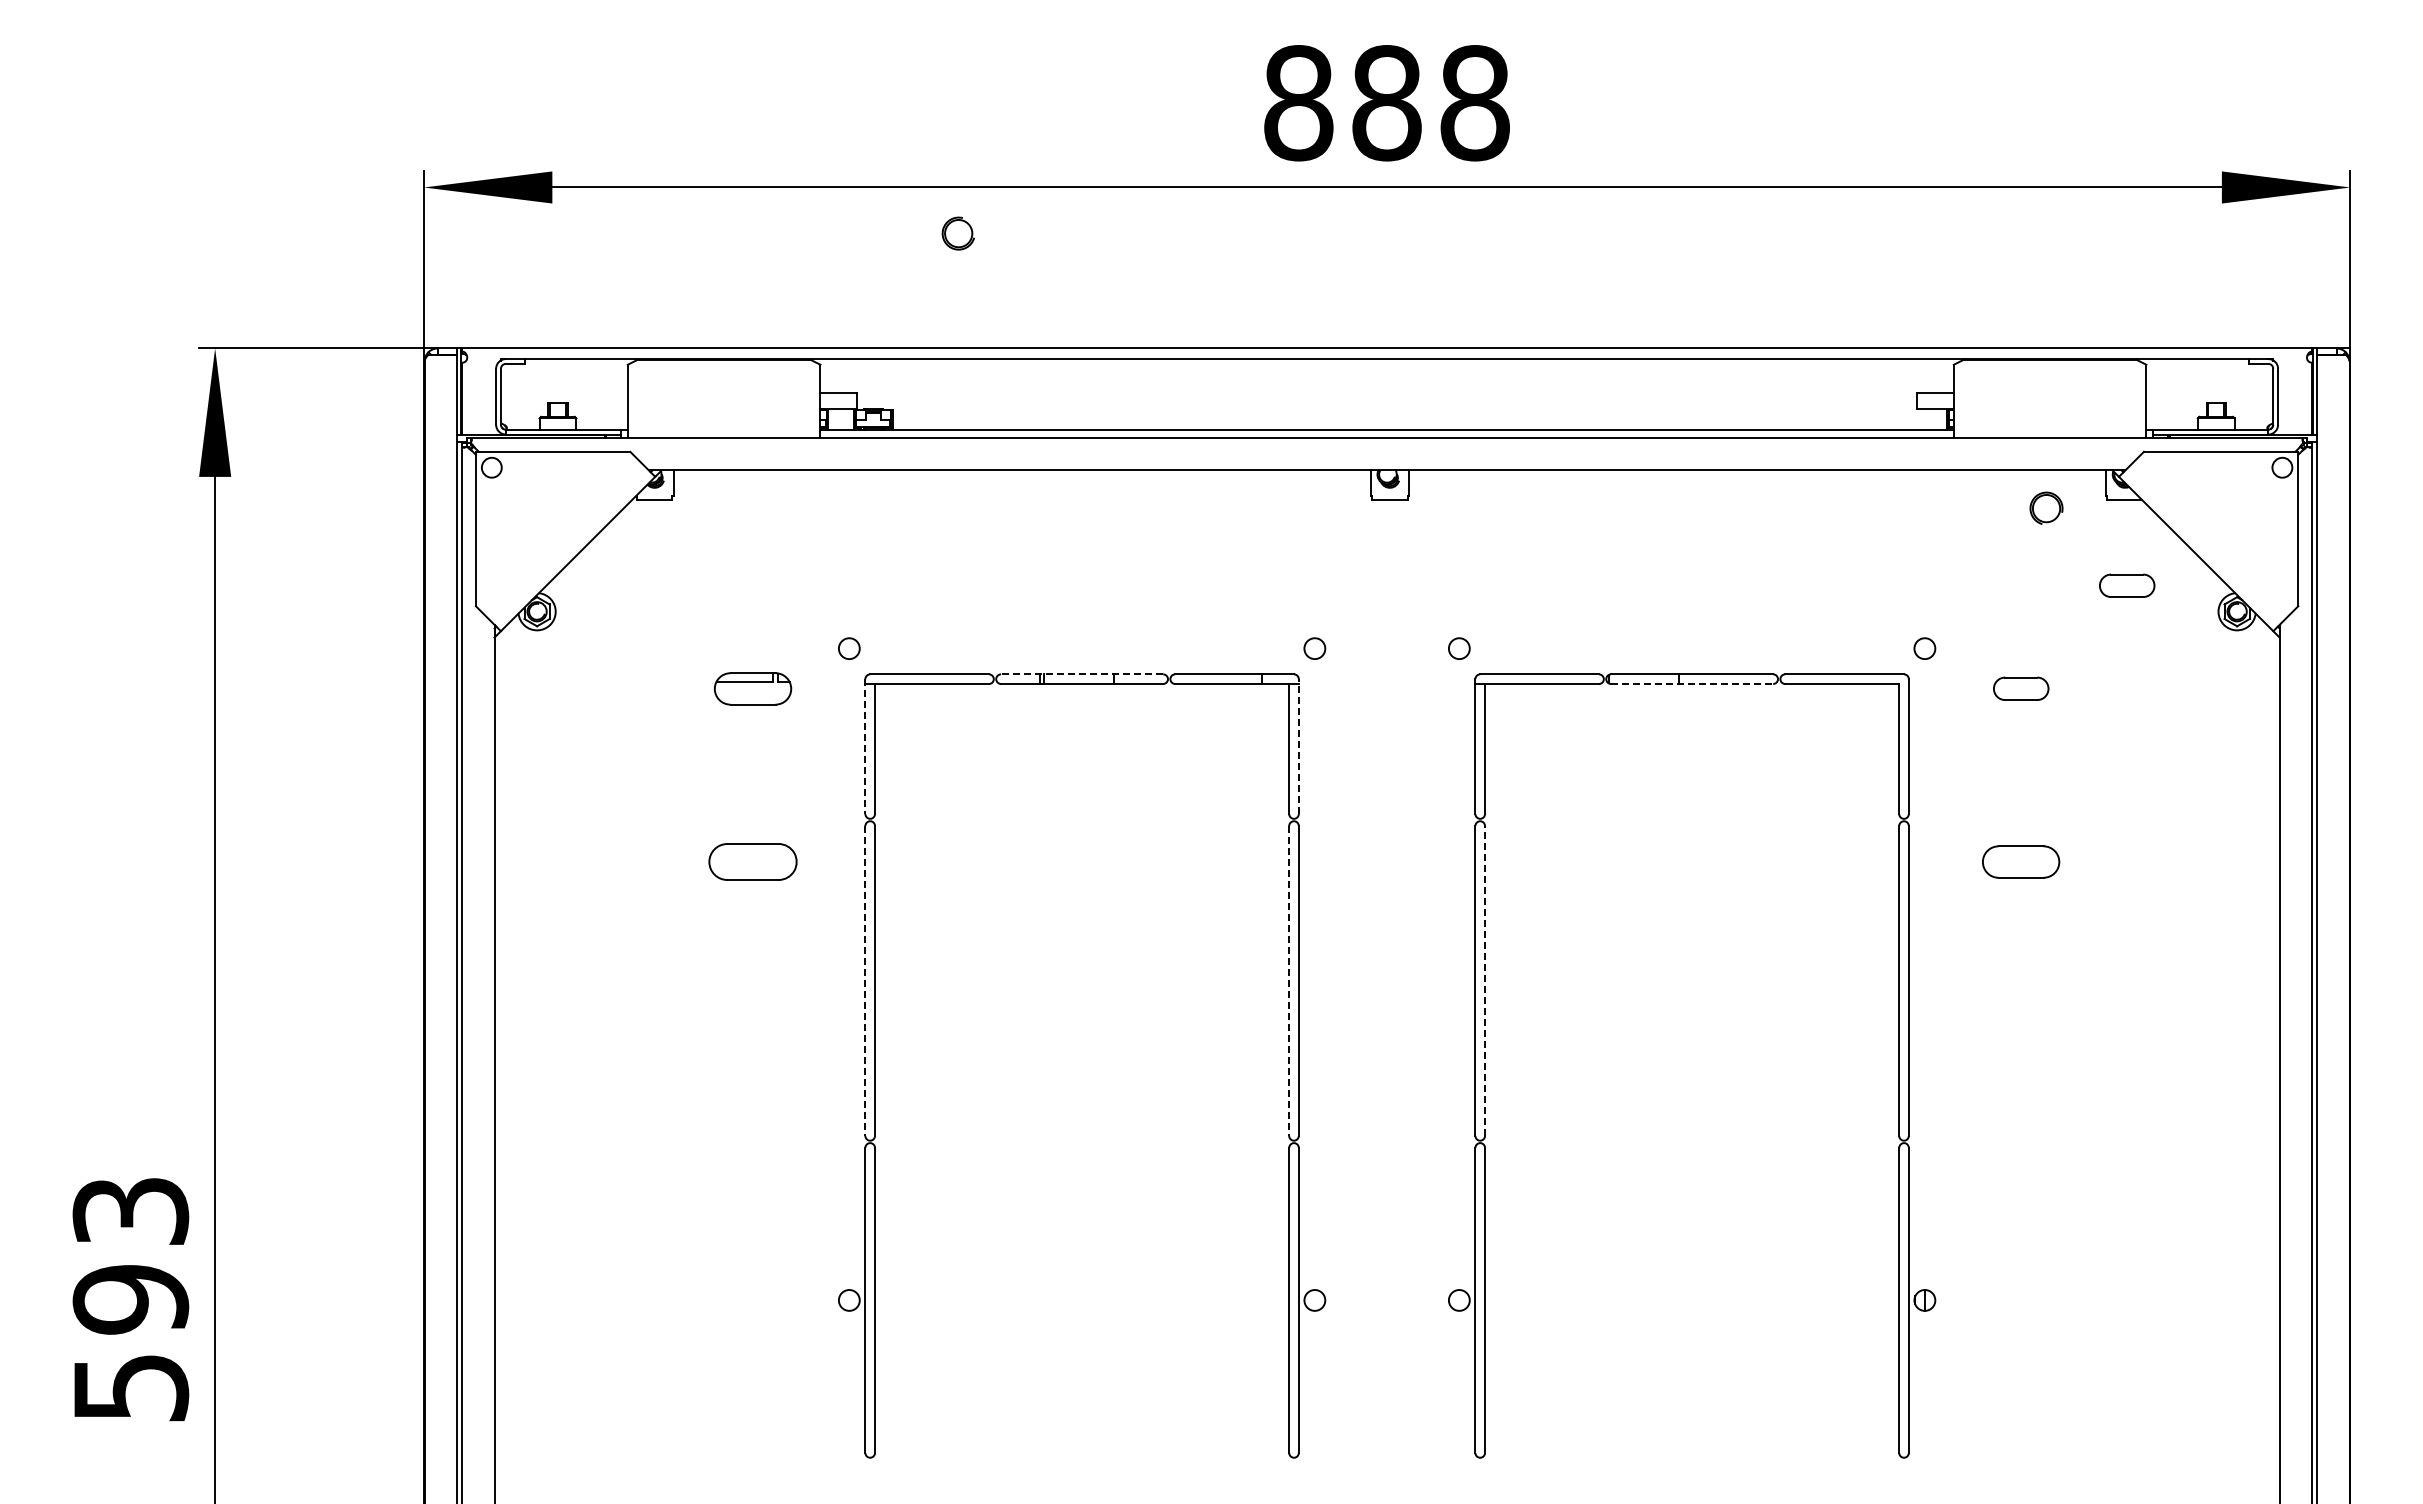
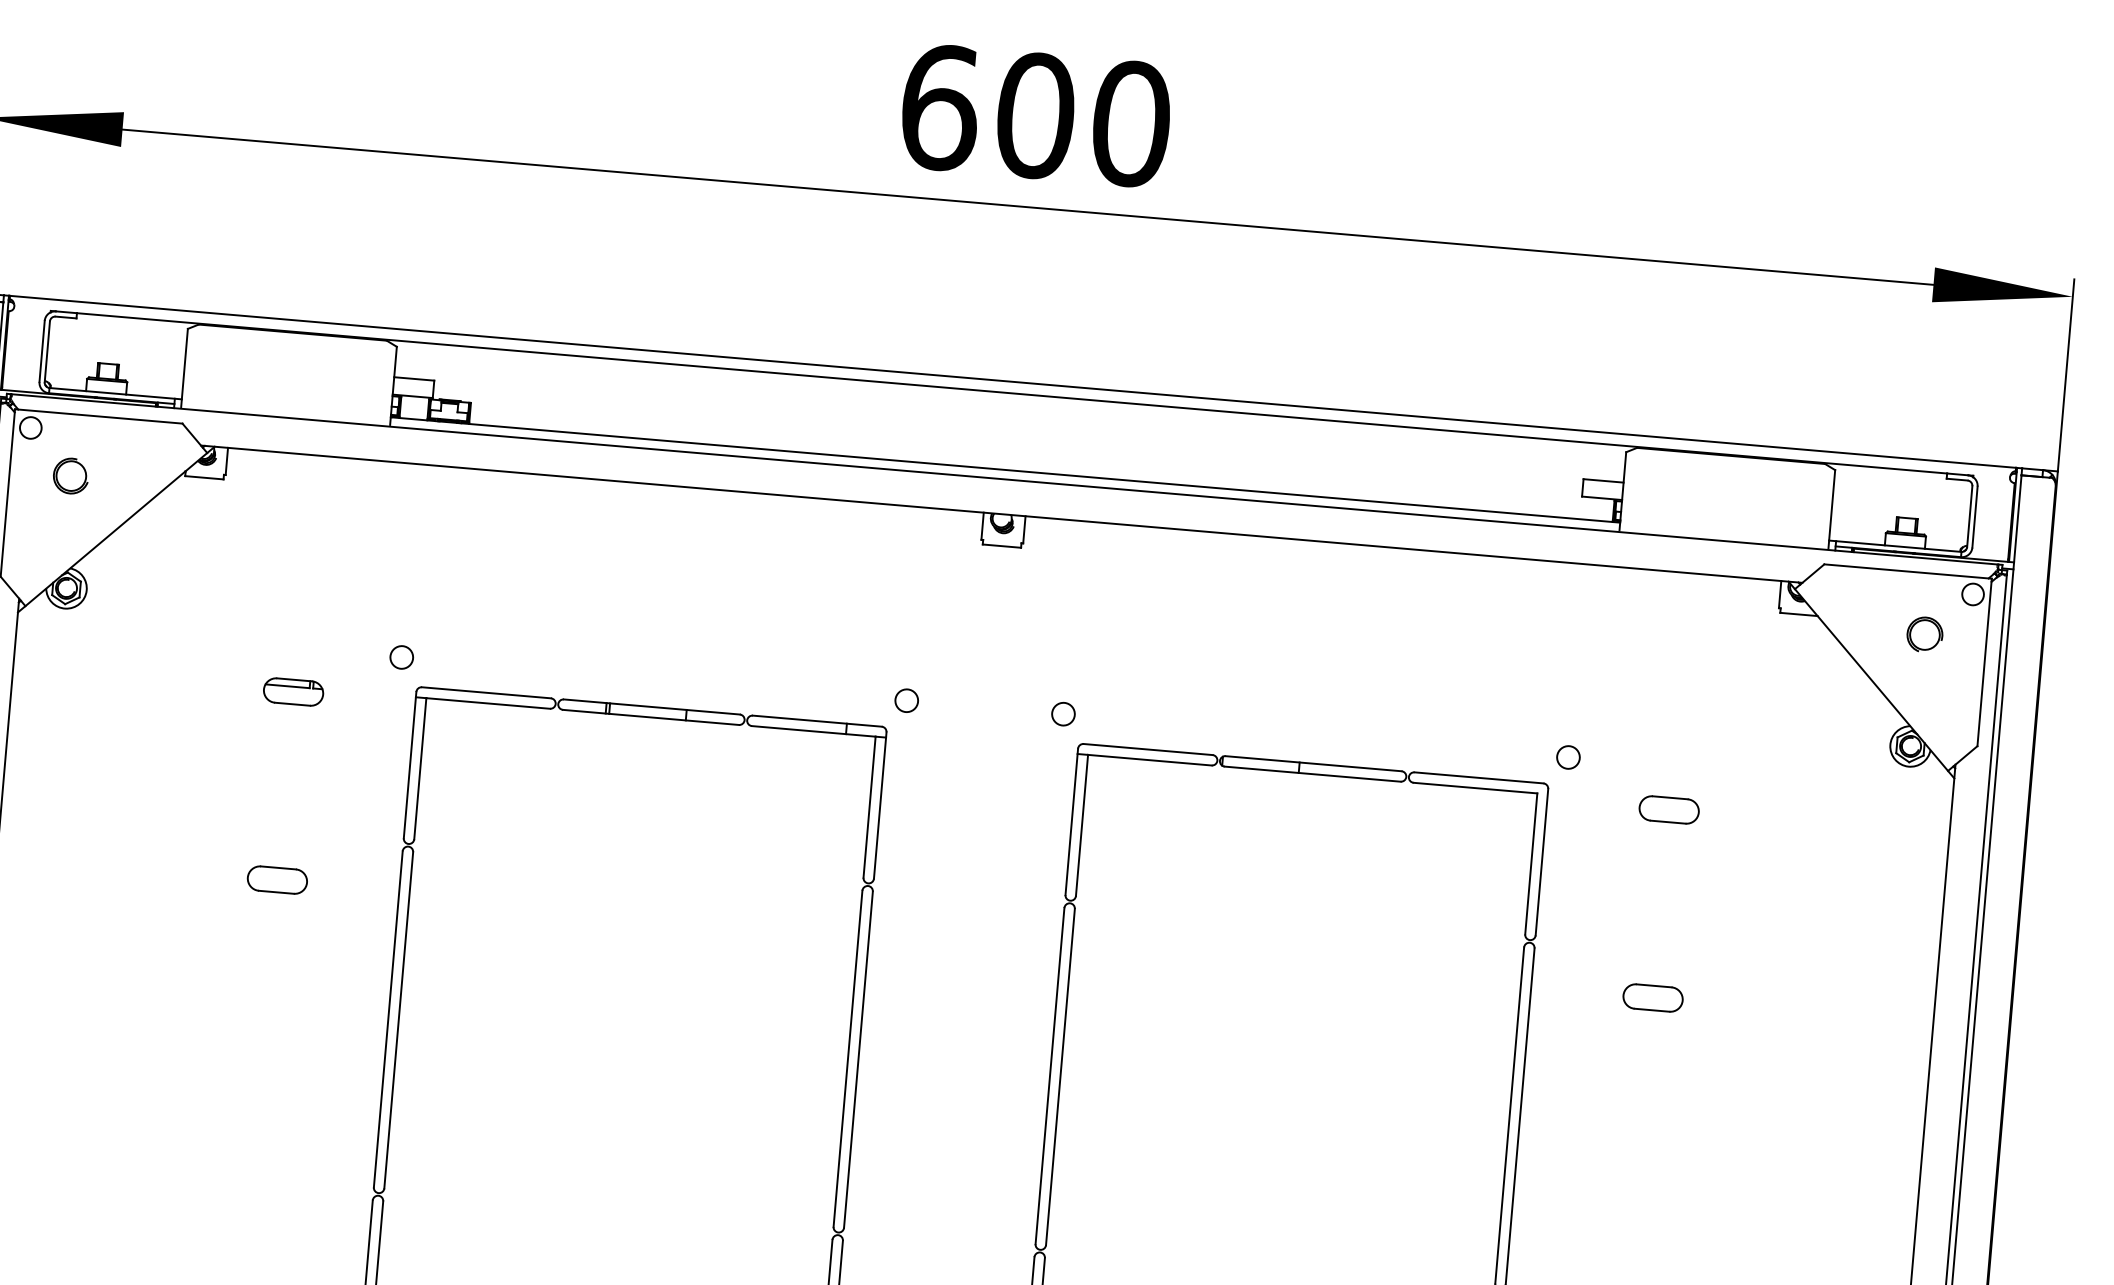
text: (1387, 103) -> (1036, 116), 888 -> 600
part: (957, 233) -> (70, 475), moved
part: (2046, 507) -> (1925, 633), moved
part: (2127, 585) -> (1794, 707), removed
line: (1081, 674) -> (651, 707), dashed -> solid
line: (1692, 684) -> (1313, 774), dashed -> solid
part: (752, 688) -> (293, 691), size x0.71
line: (1298, 746) -> (879, 805), dashed -> solid
line: (865, 747) -> (410, 766), dashed -> solid
part: (752, 862) -> (276, 880), size x0.62
part: (2021, 862) -> (1653, 998), size x0.71
line: (865, 980) -> (388, 1018), dashed -> solid
line: (1289, 980) -> (848, 1058), dashed -> solid
line: (1485, 980) -> (1060, 1076), dashed -> solid

